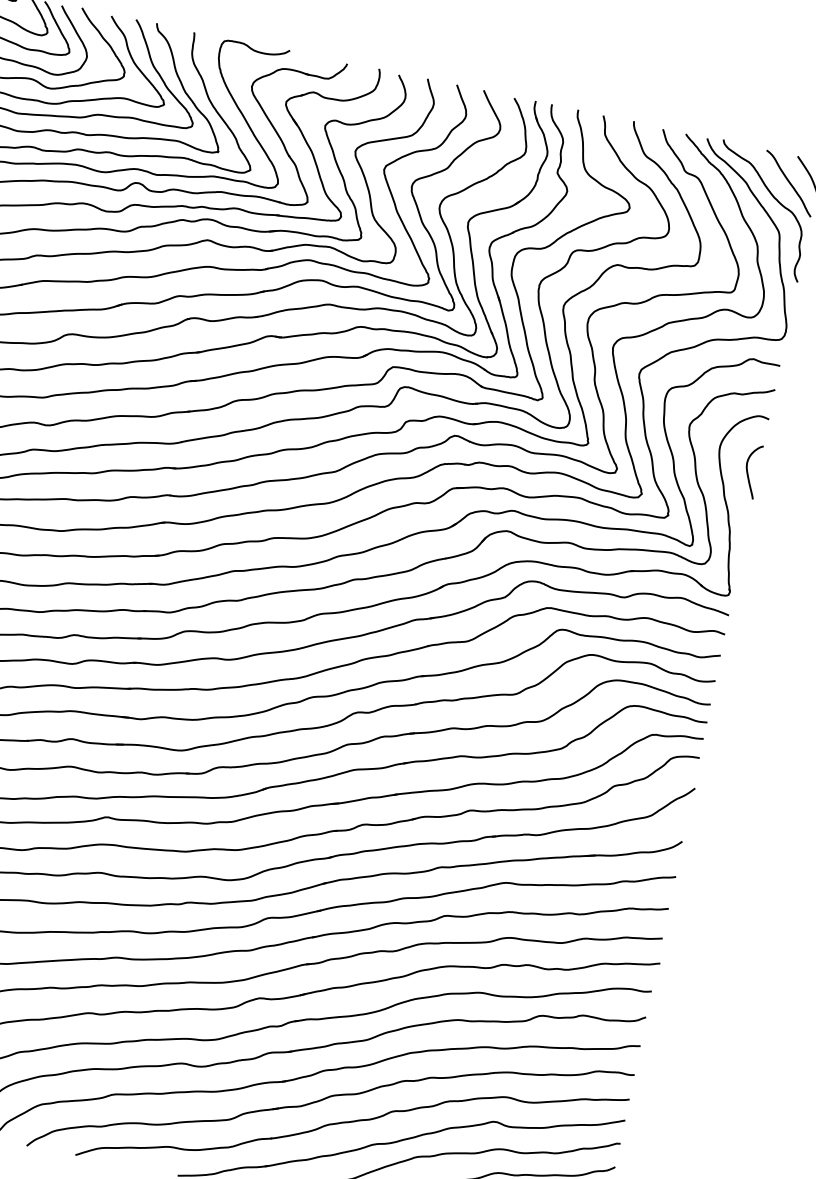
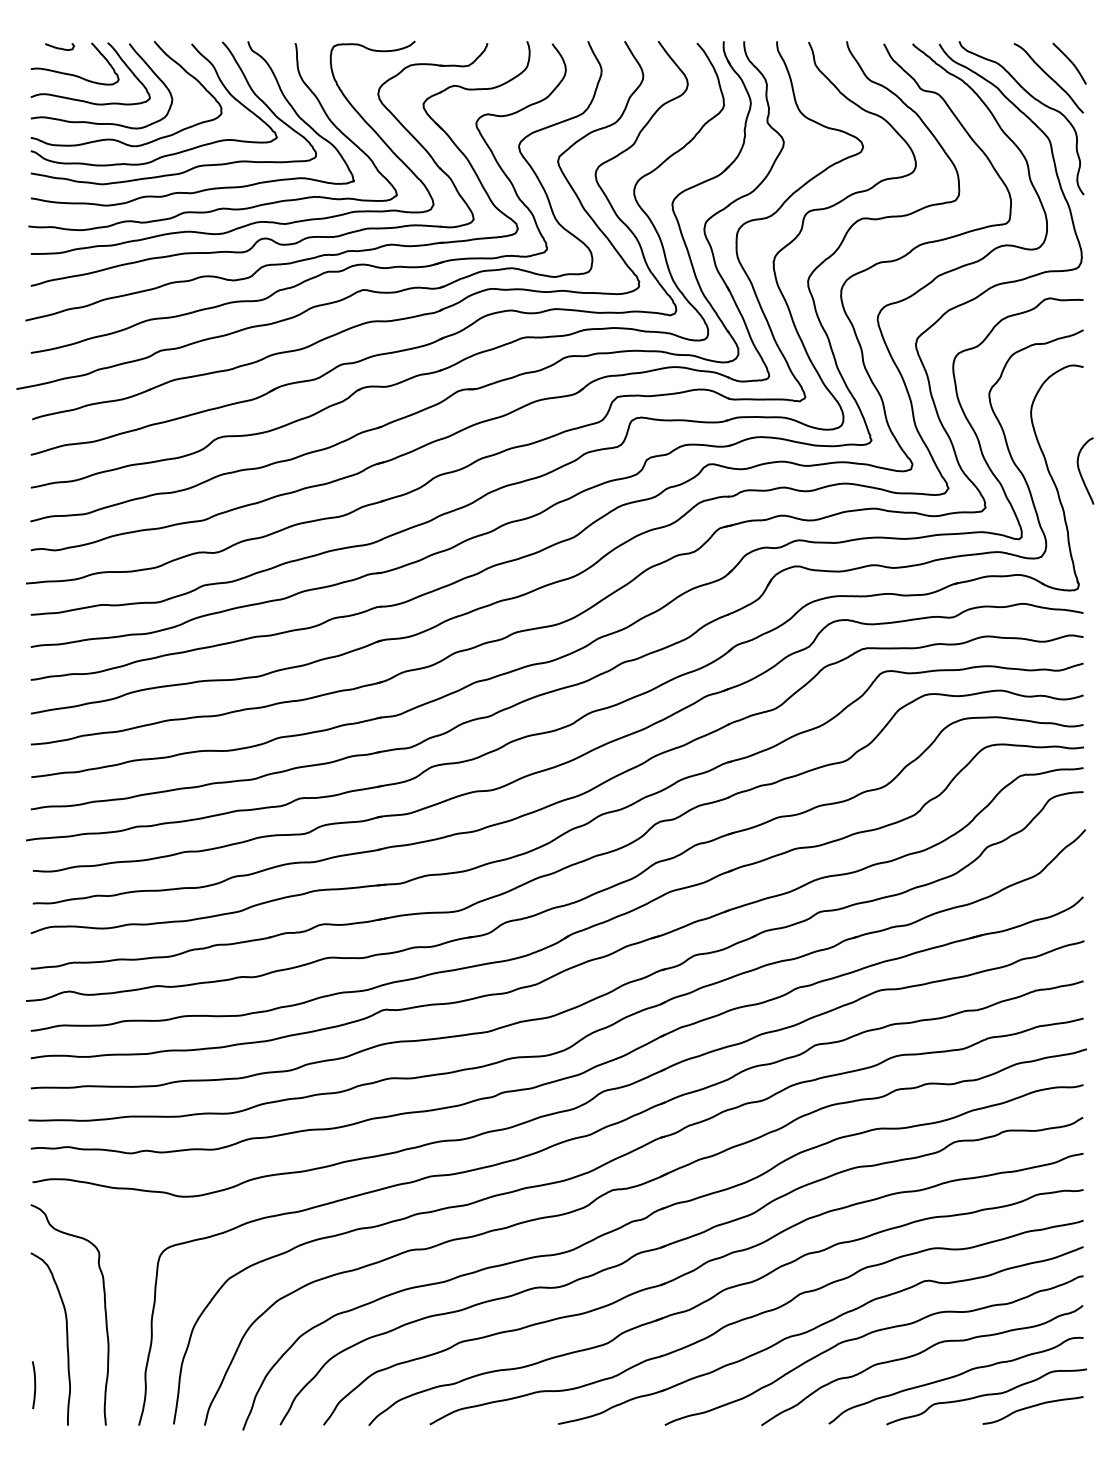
curve: (748, 470) -> (1080, 470), moved

